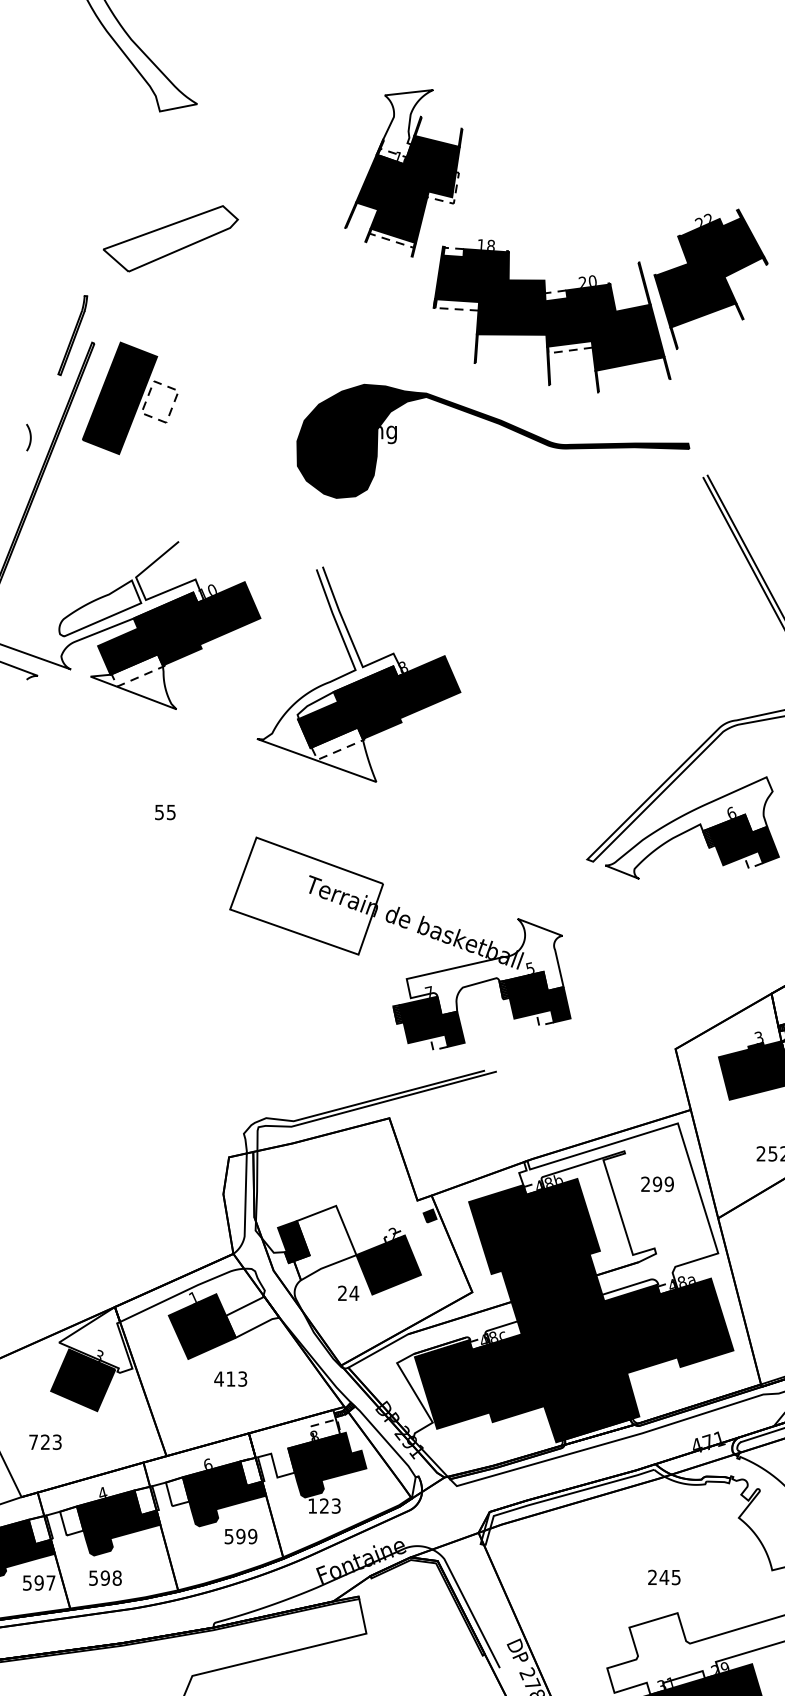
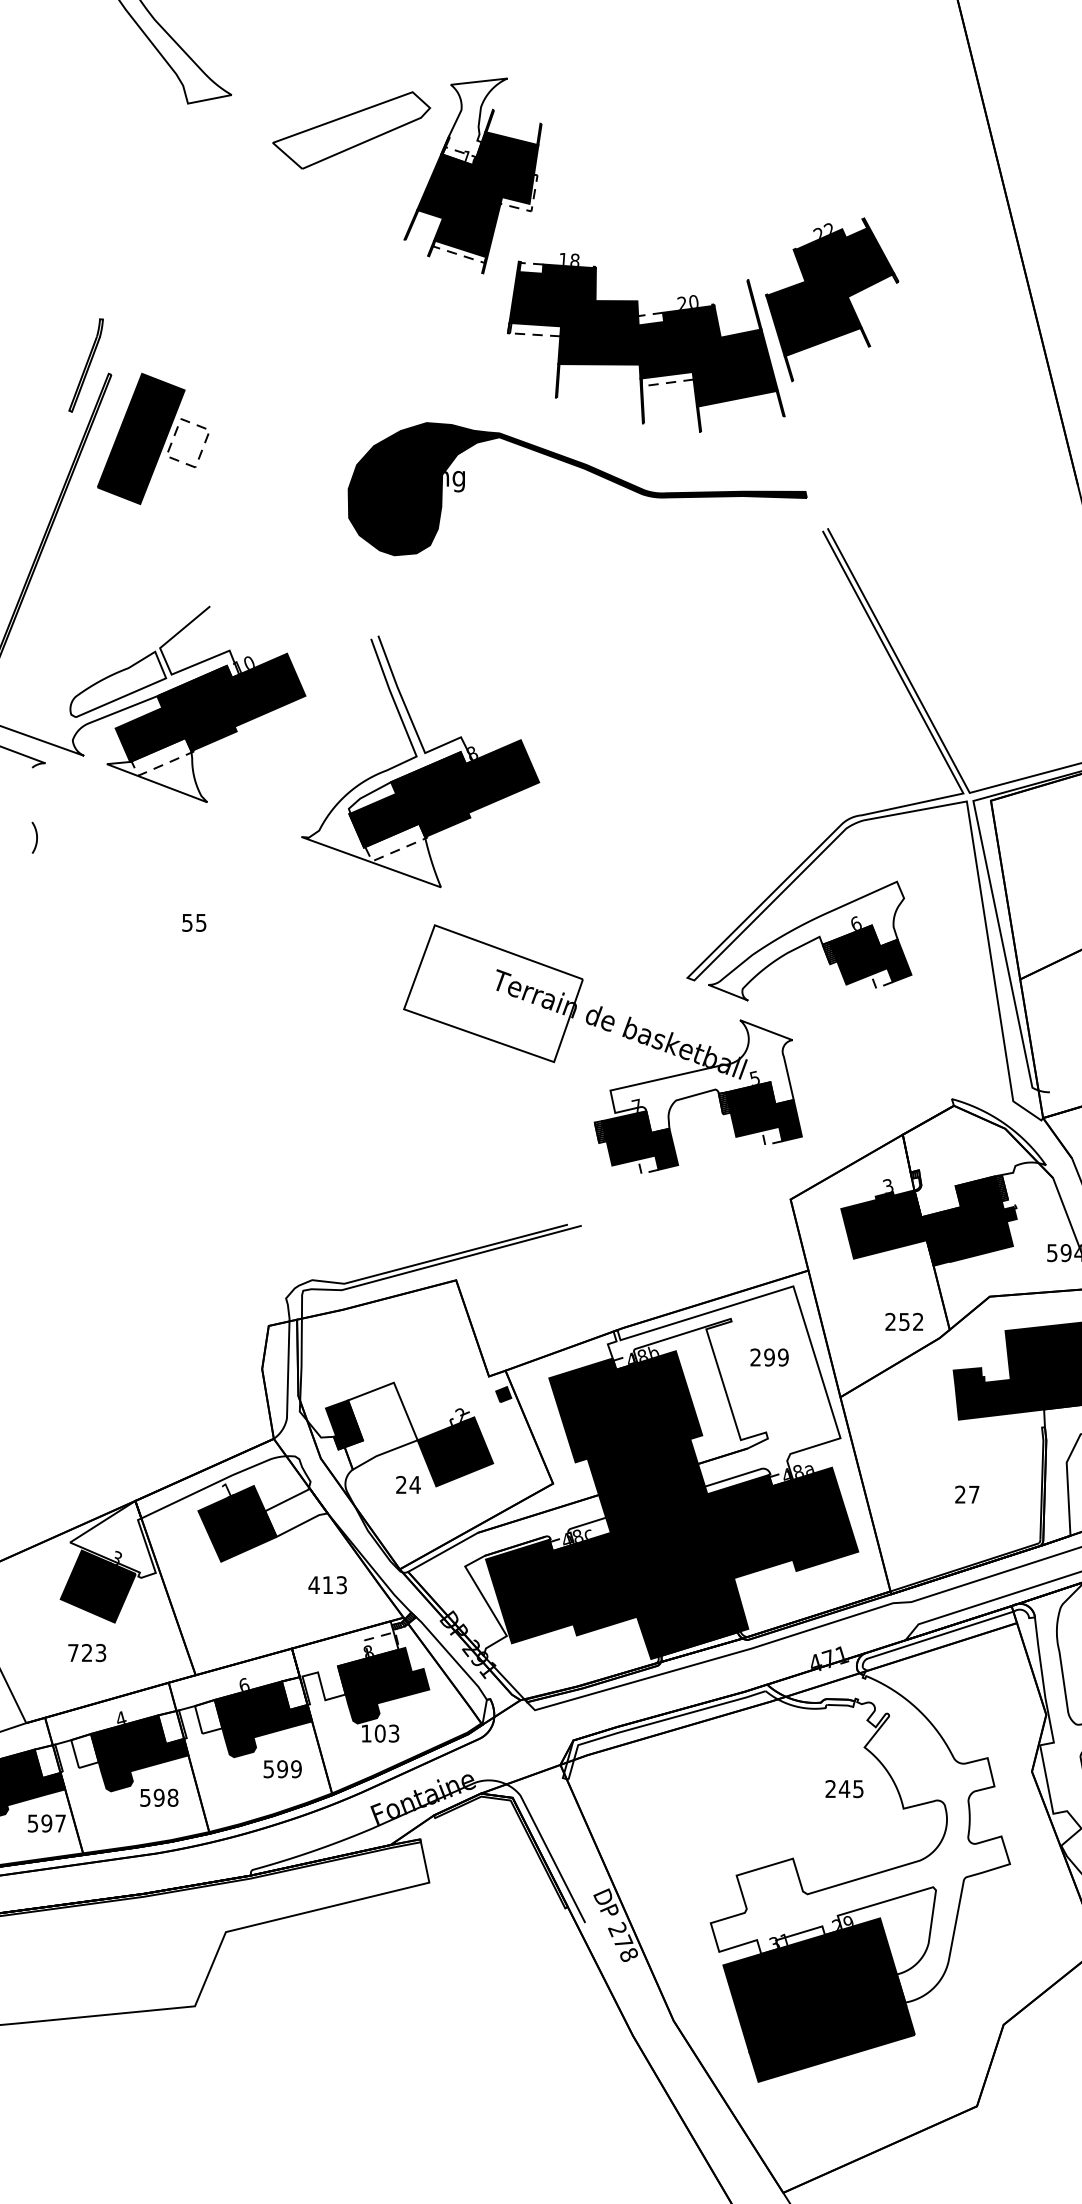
part: (170, 238) -> (351, 130), moved
curve: (30, 437) -> (36, 837), moved
part: (403, 928) -> (606, 1031), moved
text: (230, 1379) -> (327, 1585), moved
text: (45, 1442) -> (87, 1653), moved
text: (323, 1506) -> (379, 1733), 123 -> 103
text: (105, 1577) -> (159, 1797), moved
text: (664, 1577) -> (844, 1789), moved

